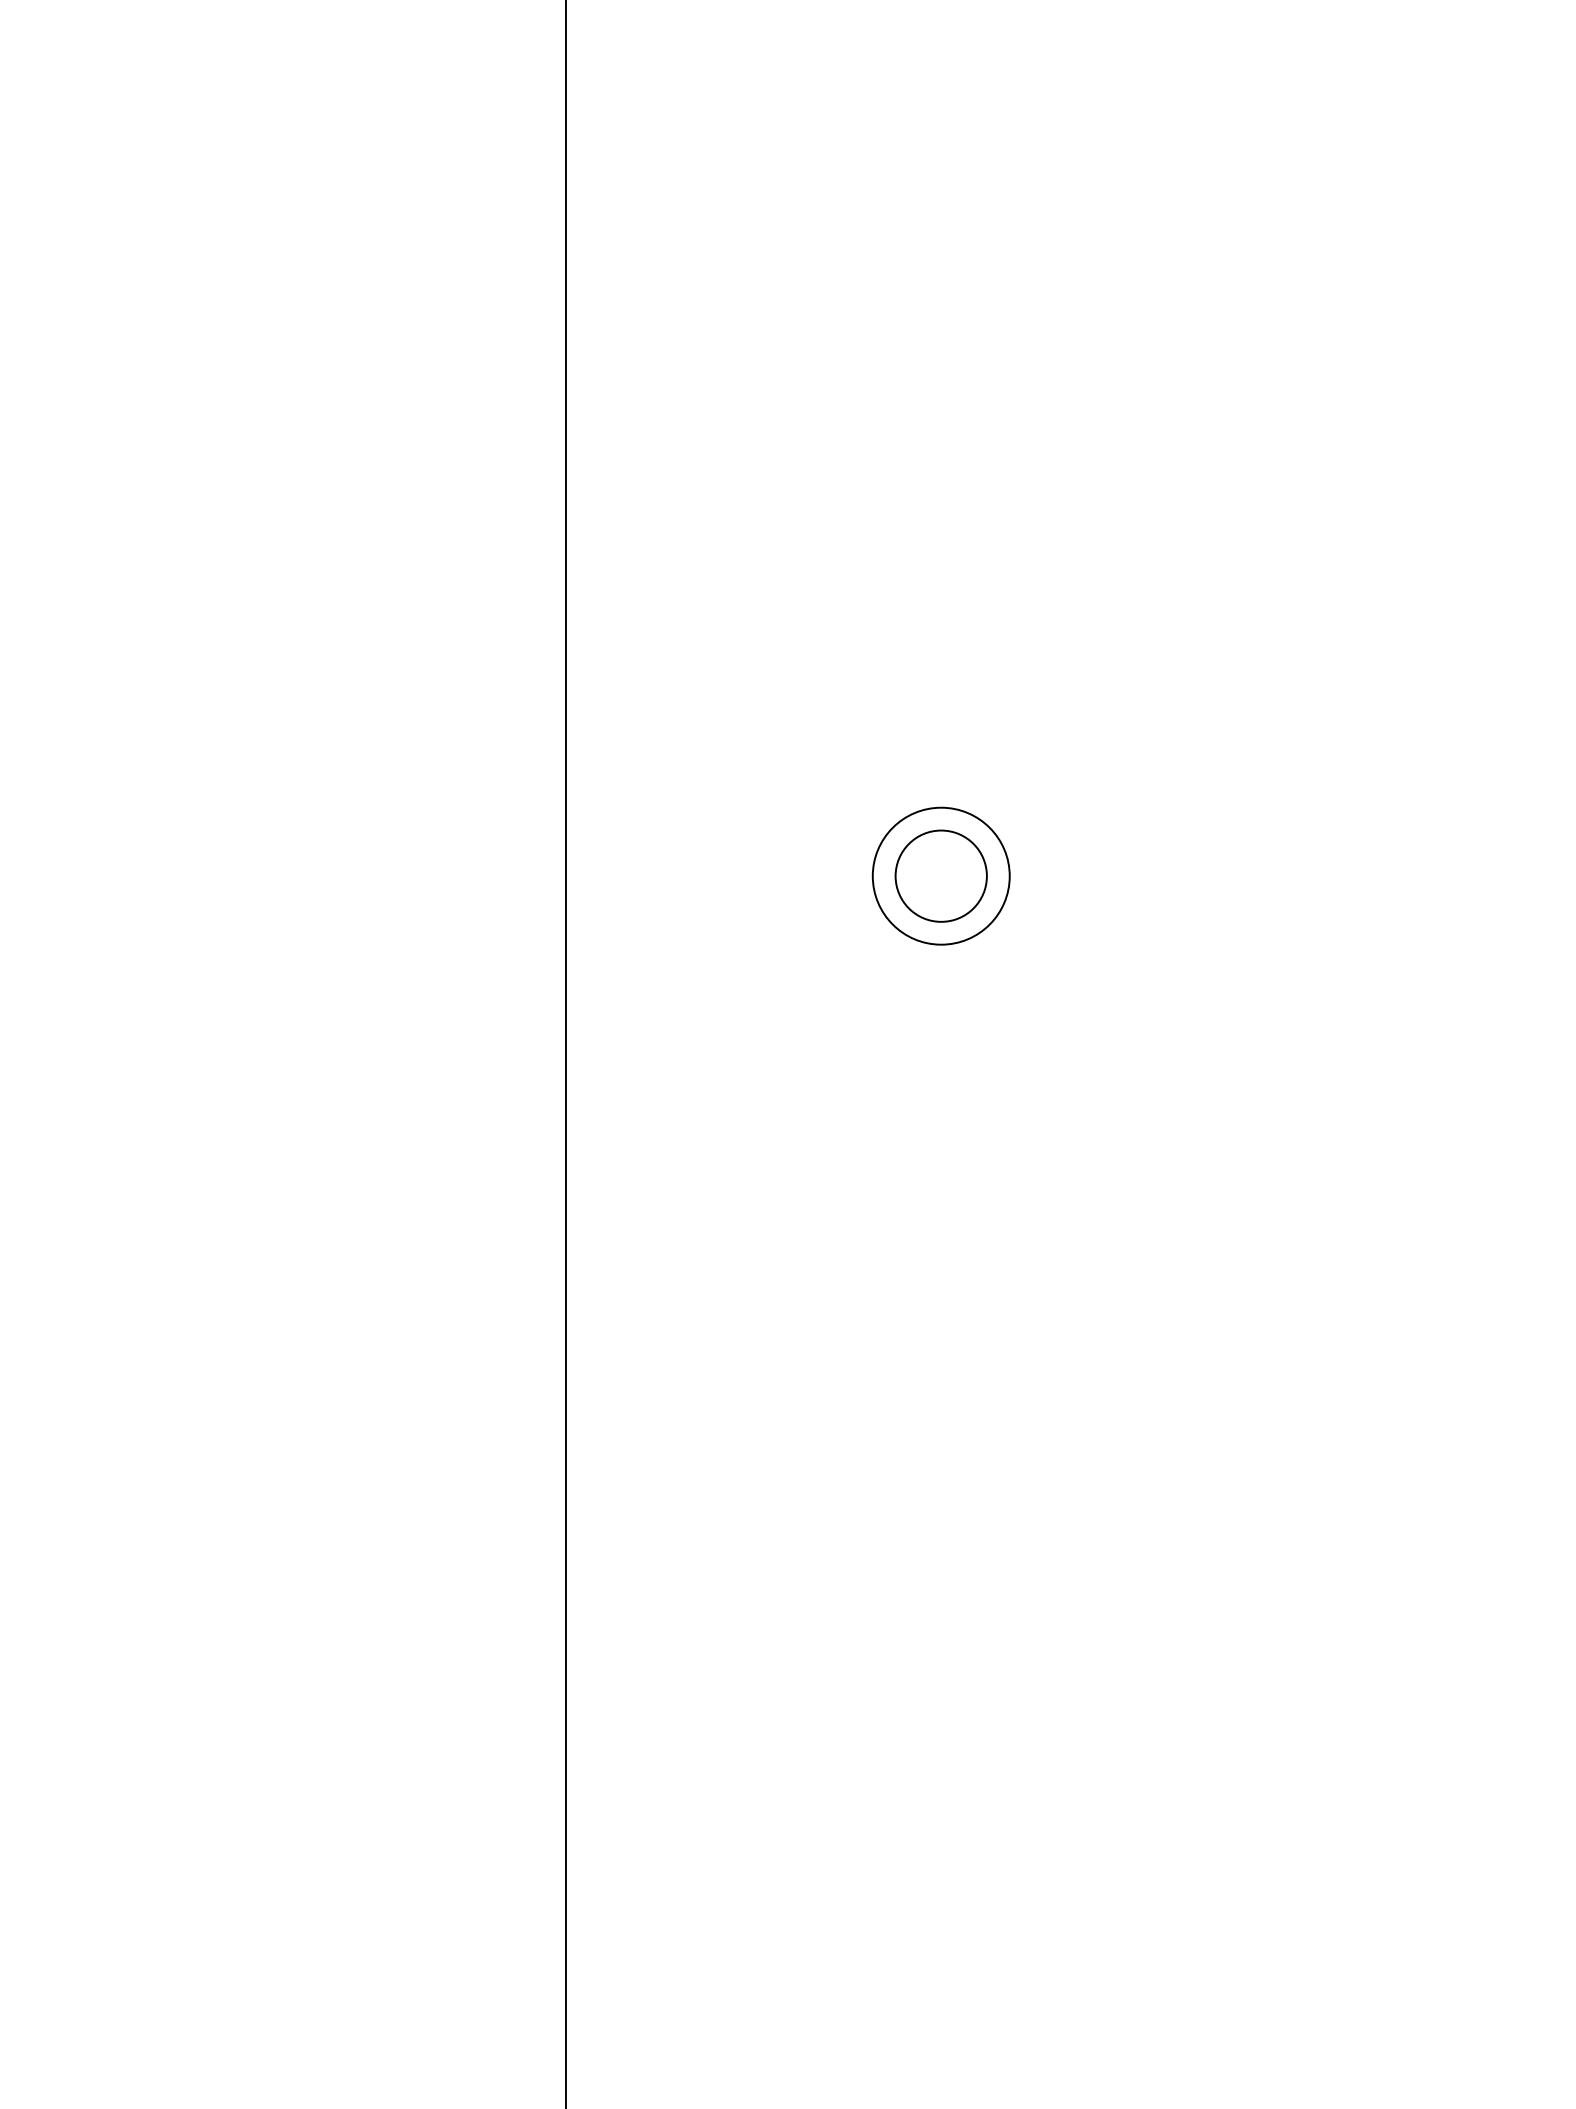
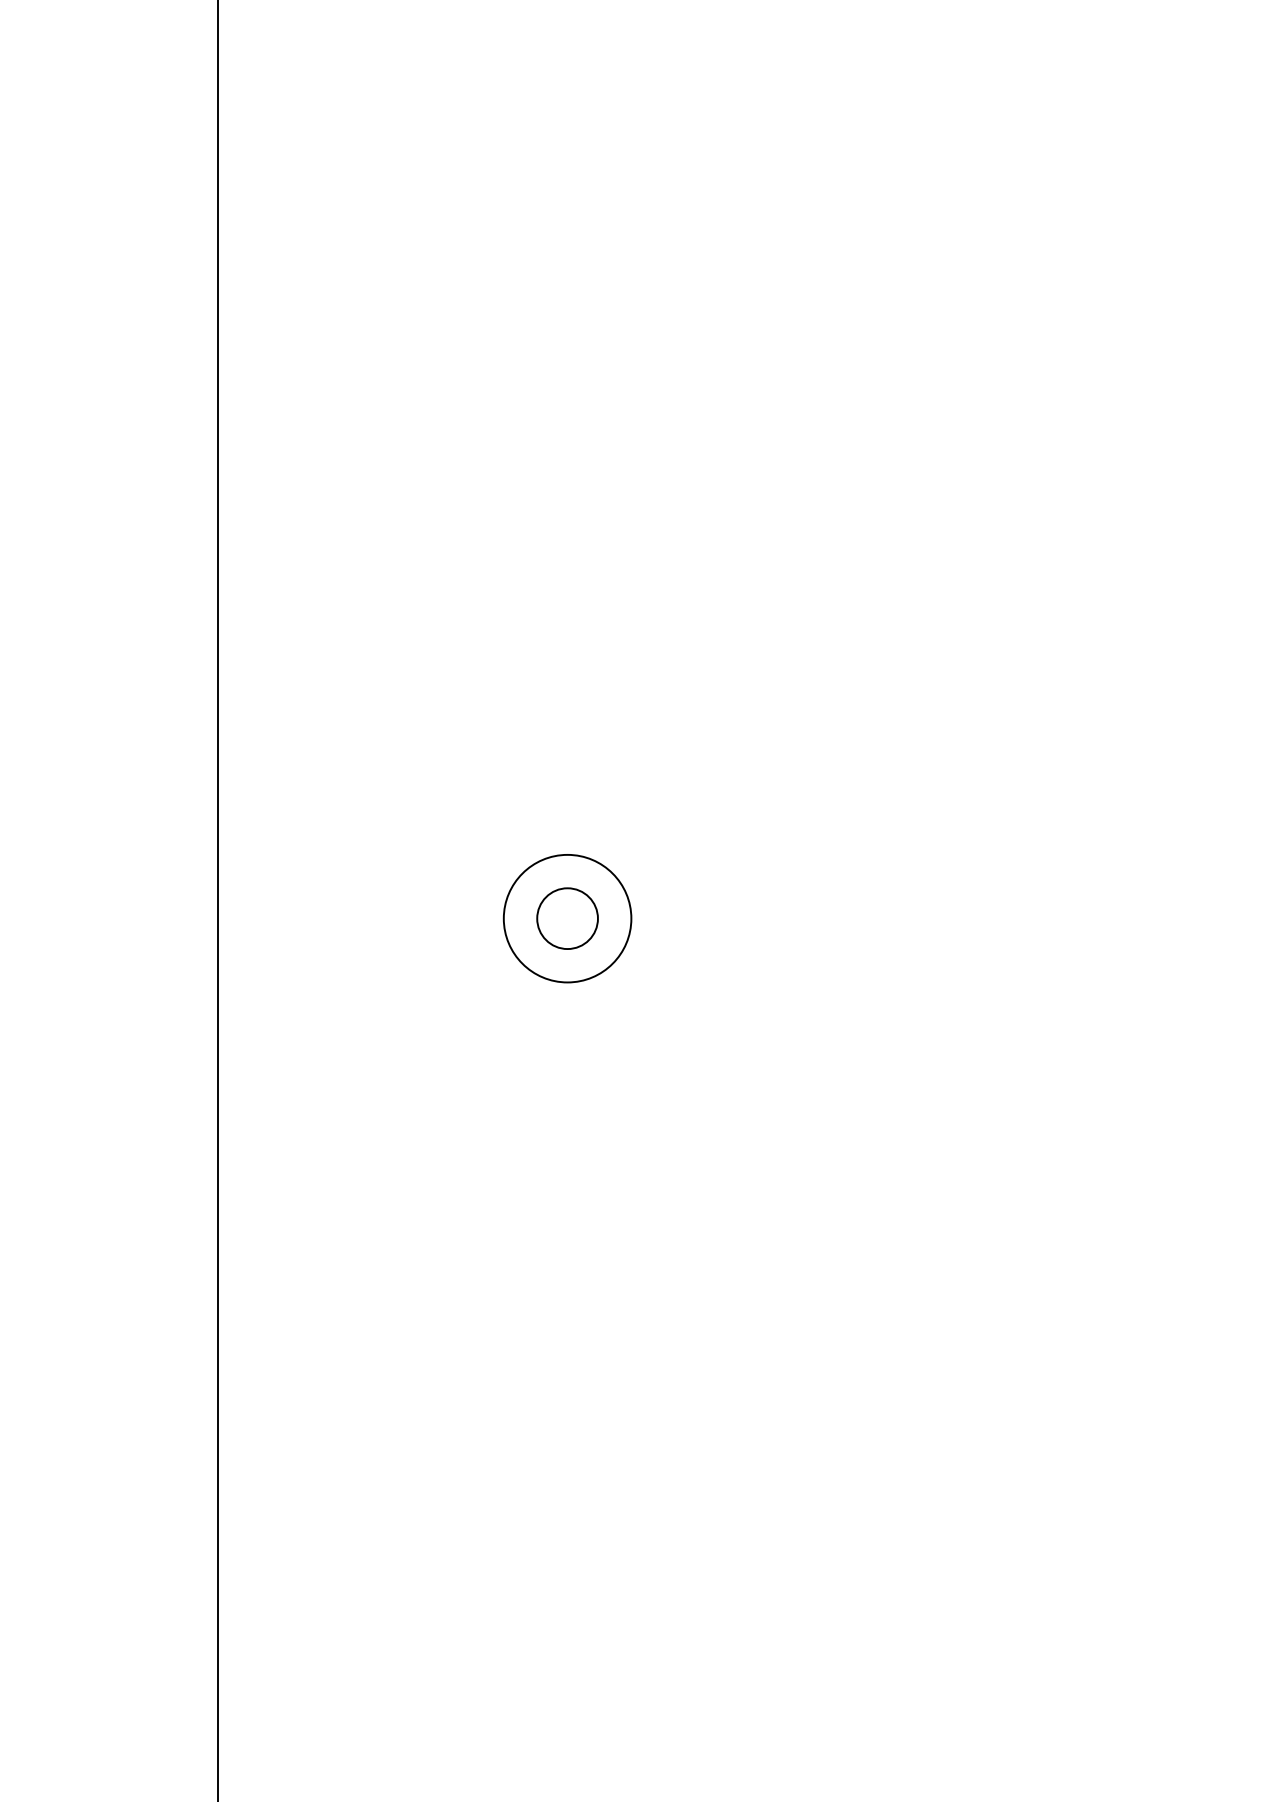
circle: (940, 875) -> (566, 918), size x0.71

